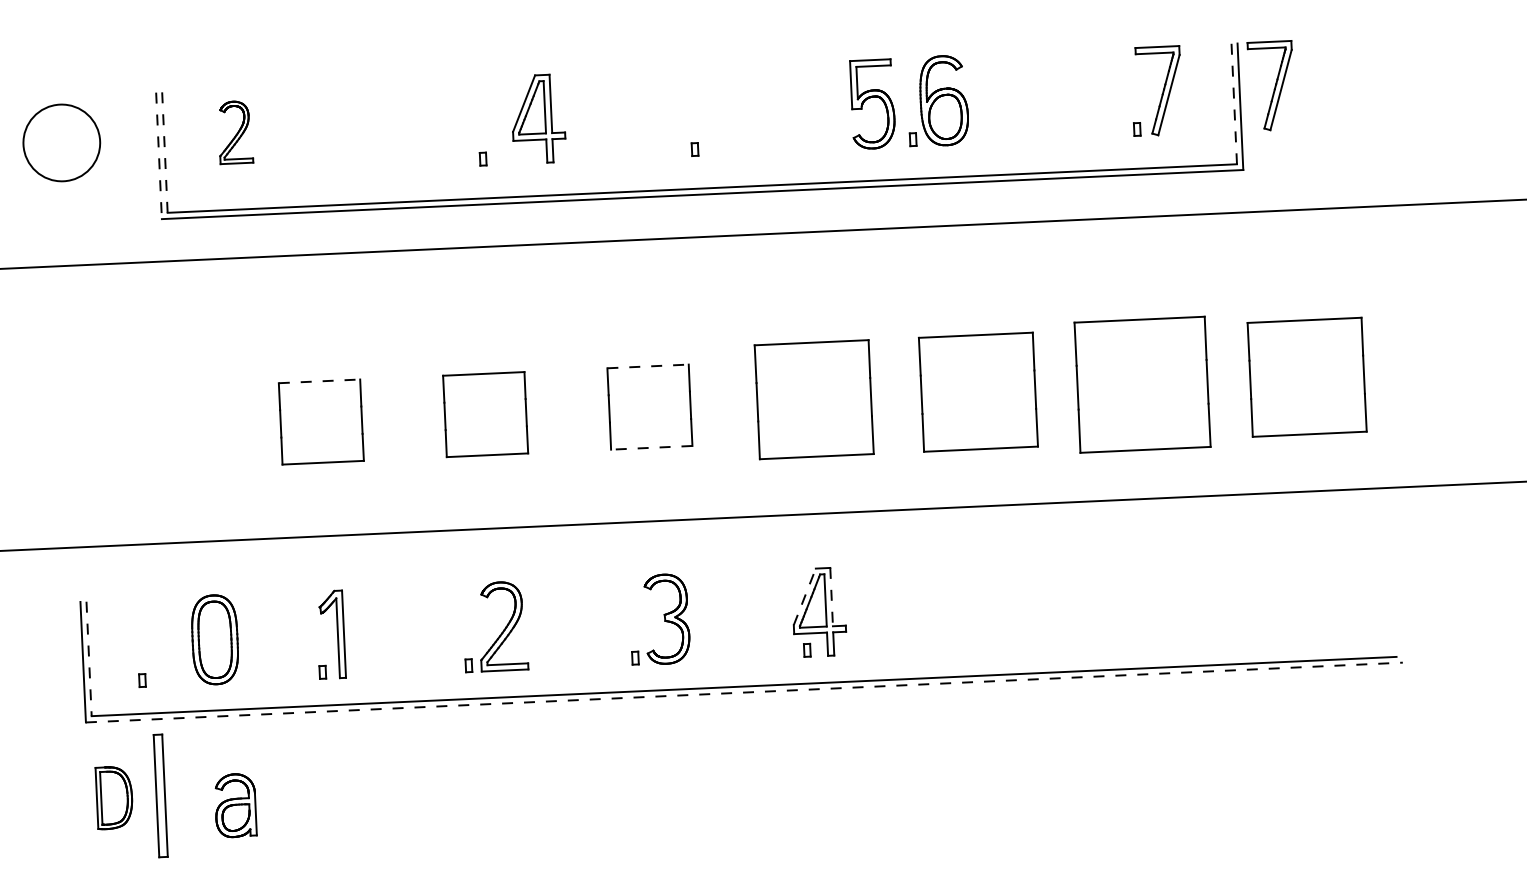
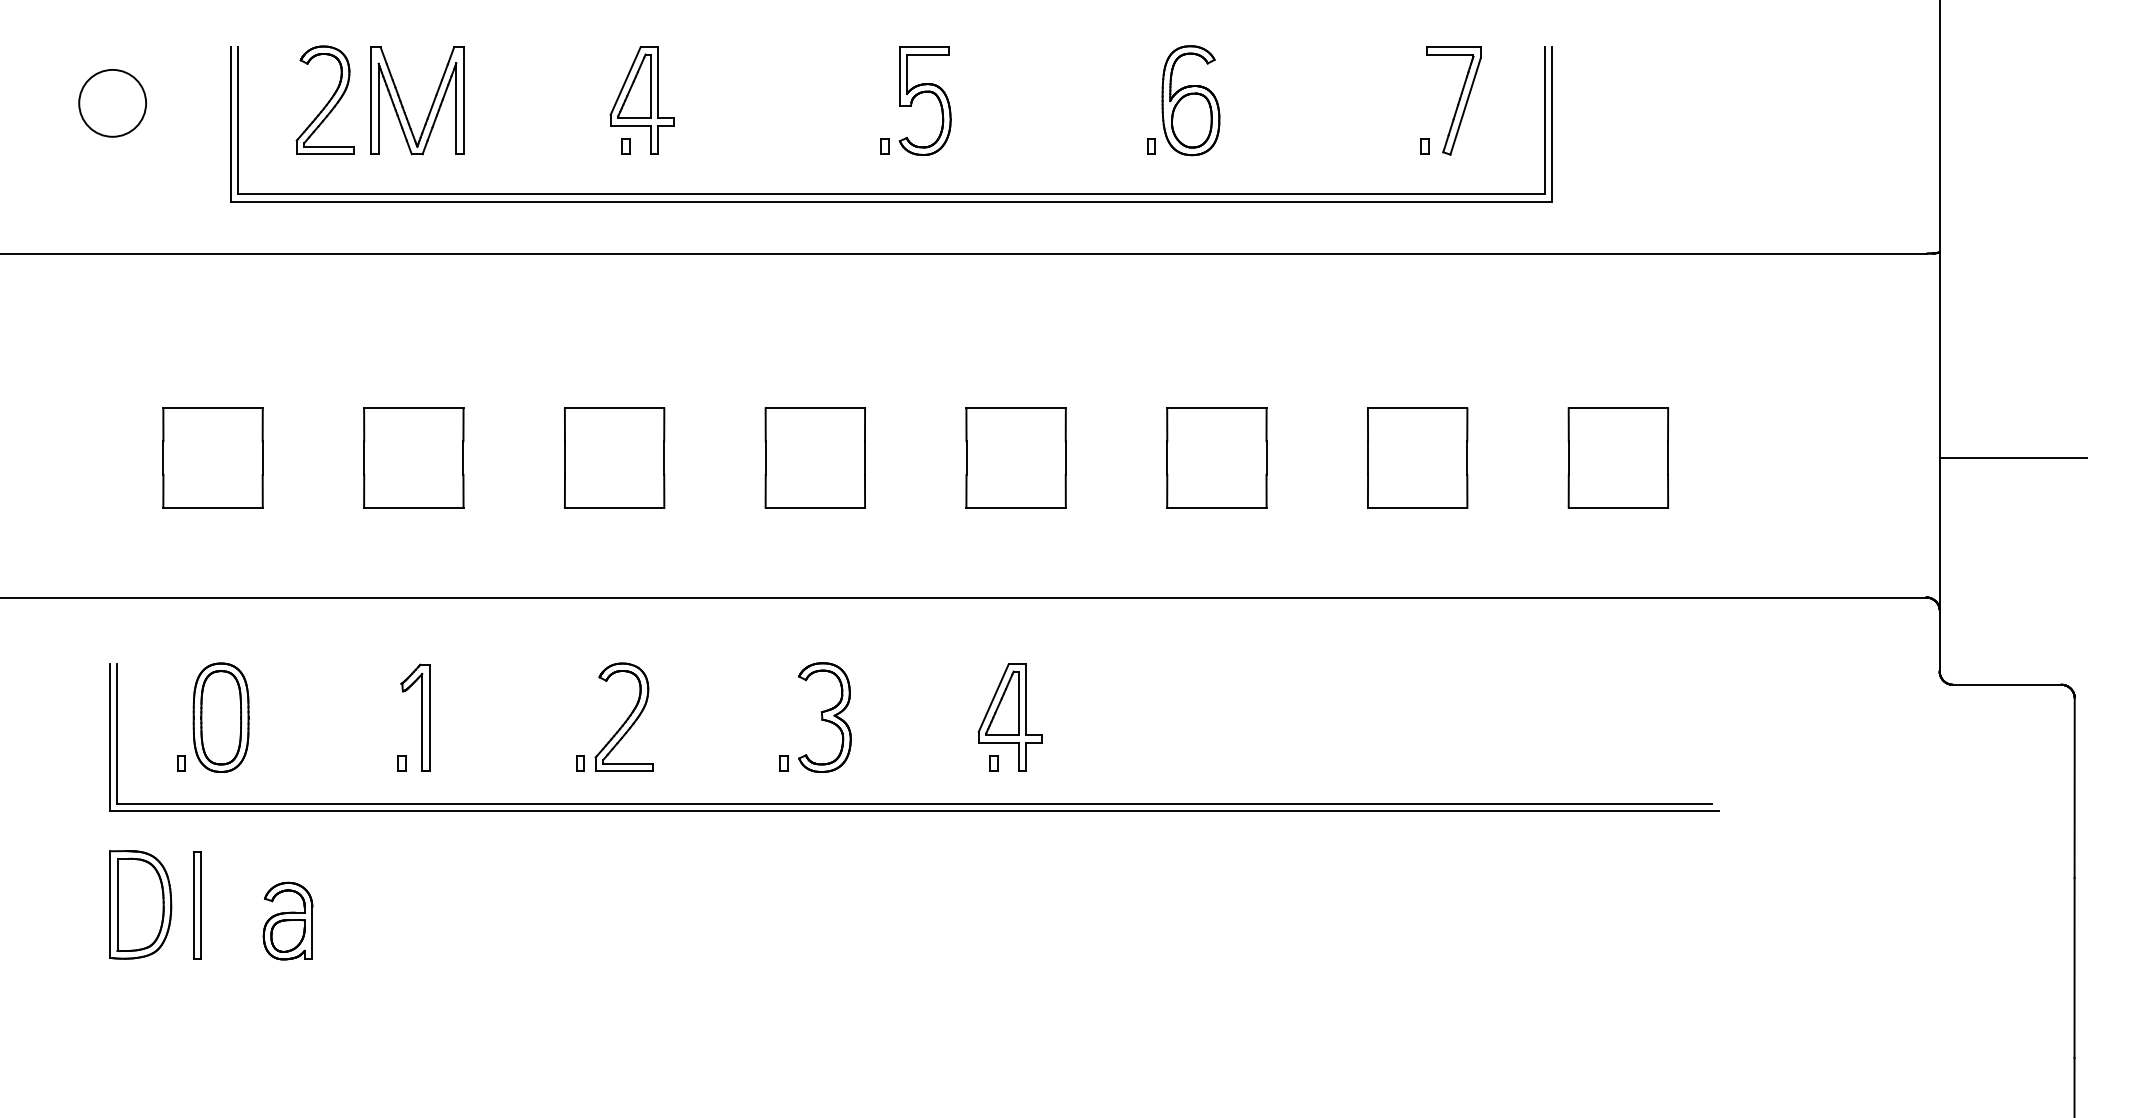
part: (1270, 85) -> (1590, 100), removed
part: (871, 98) -> (923, 93), moved
line: (1233, 103) -> (1544, 120), dashed -> solid
part: (537, 119) -> (641, 100), moved
part: (234, 131) -> (324, 99), size x1.43
part: (321, 134) -> (430, 107), added
circle: (61, 143) -> (112, 103), size x0.71
line: (164, 152) -> (237, 120), dashed -> solid
line: (158, 155) -> (230, 124), dashed -> solid
line: (648, 366) -> (815, 408), dashed -> solid
part: (1306, 376) -> (1617, 457), size x0.71
line: (319, 381) -> (413, 408), dashed -> solid
part: (1142, 384) -> (1417, 457), size x0.62
part: (978, 391) -> (1216, 457), size x0.71
part: (813, 399) -> (1015, 457), size x0.71
part: (156, 429) -> (212, 457), added
line: (651, 447) -> (815, 507), dashed -> solid
line: (804, 596) -> (993, 697), dashed -> solid
line: (831, 596) -> (1026, 699), dashed -> solid
part: (214, 639) -> (220, 717), moved
line: (89, 659) -> (117, 734), dashed -> solid
line: (744, 692) -> (914, 811), dashed -> solid
part: (160, 796) -> (197, 905), size x0.71
part: (114, 797) -> (140, 904), size x1.43

